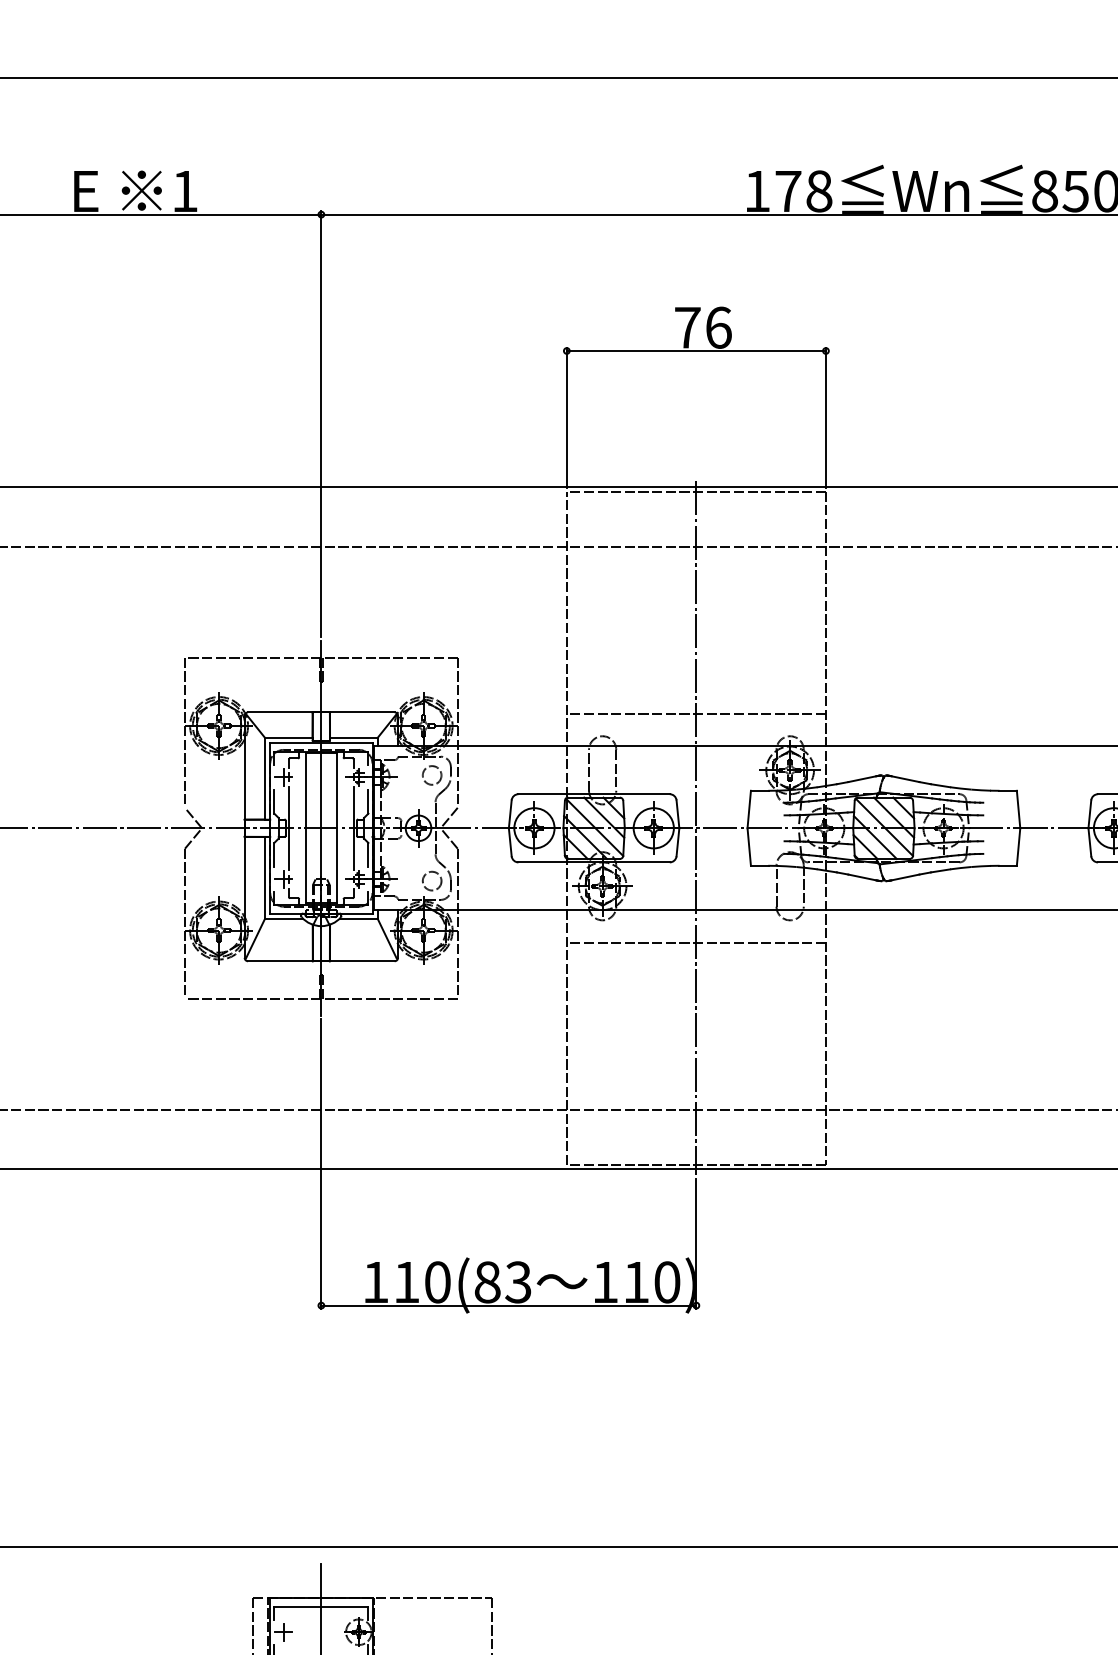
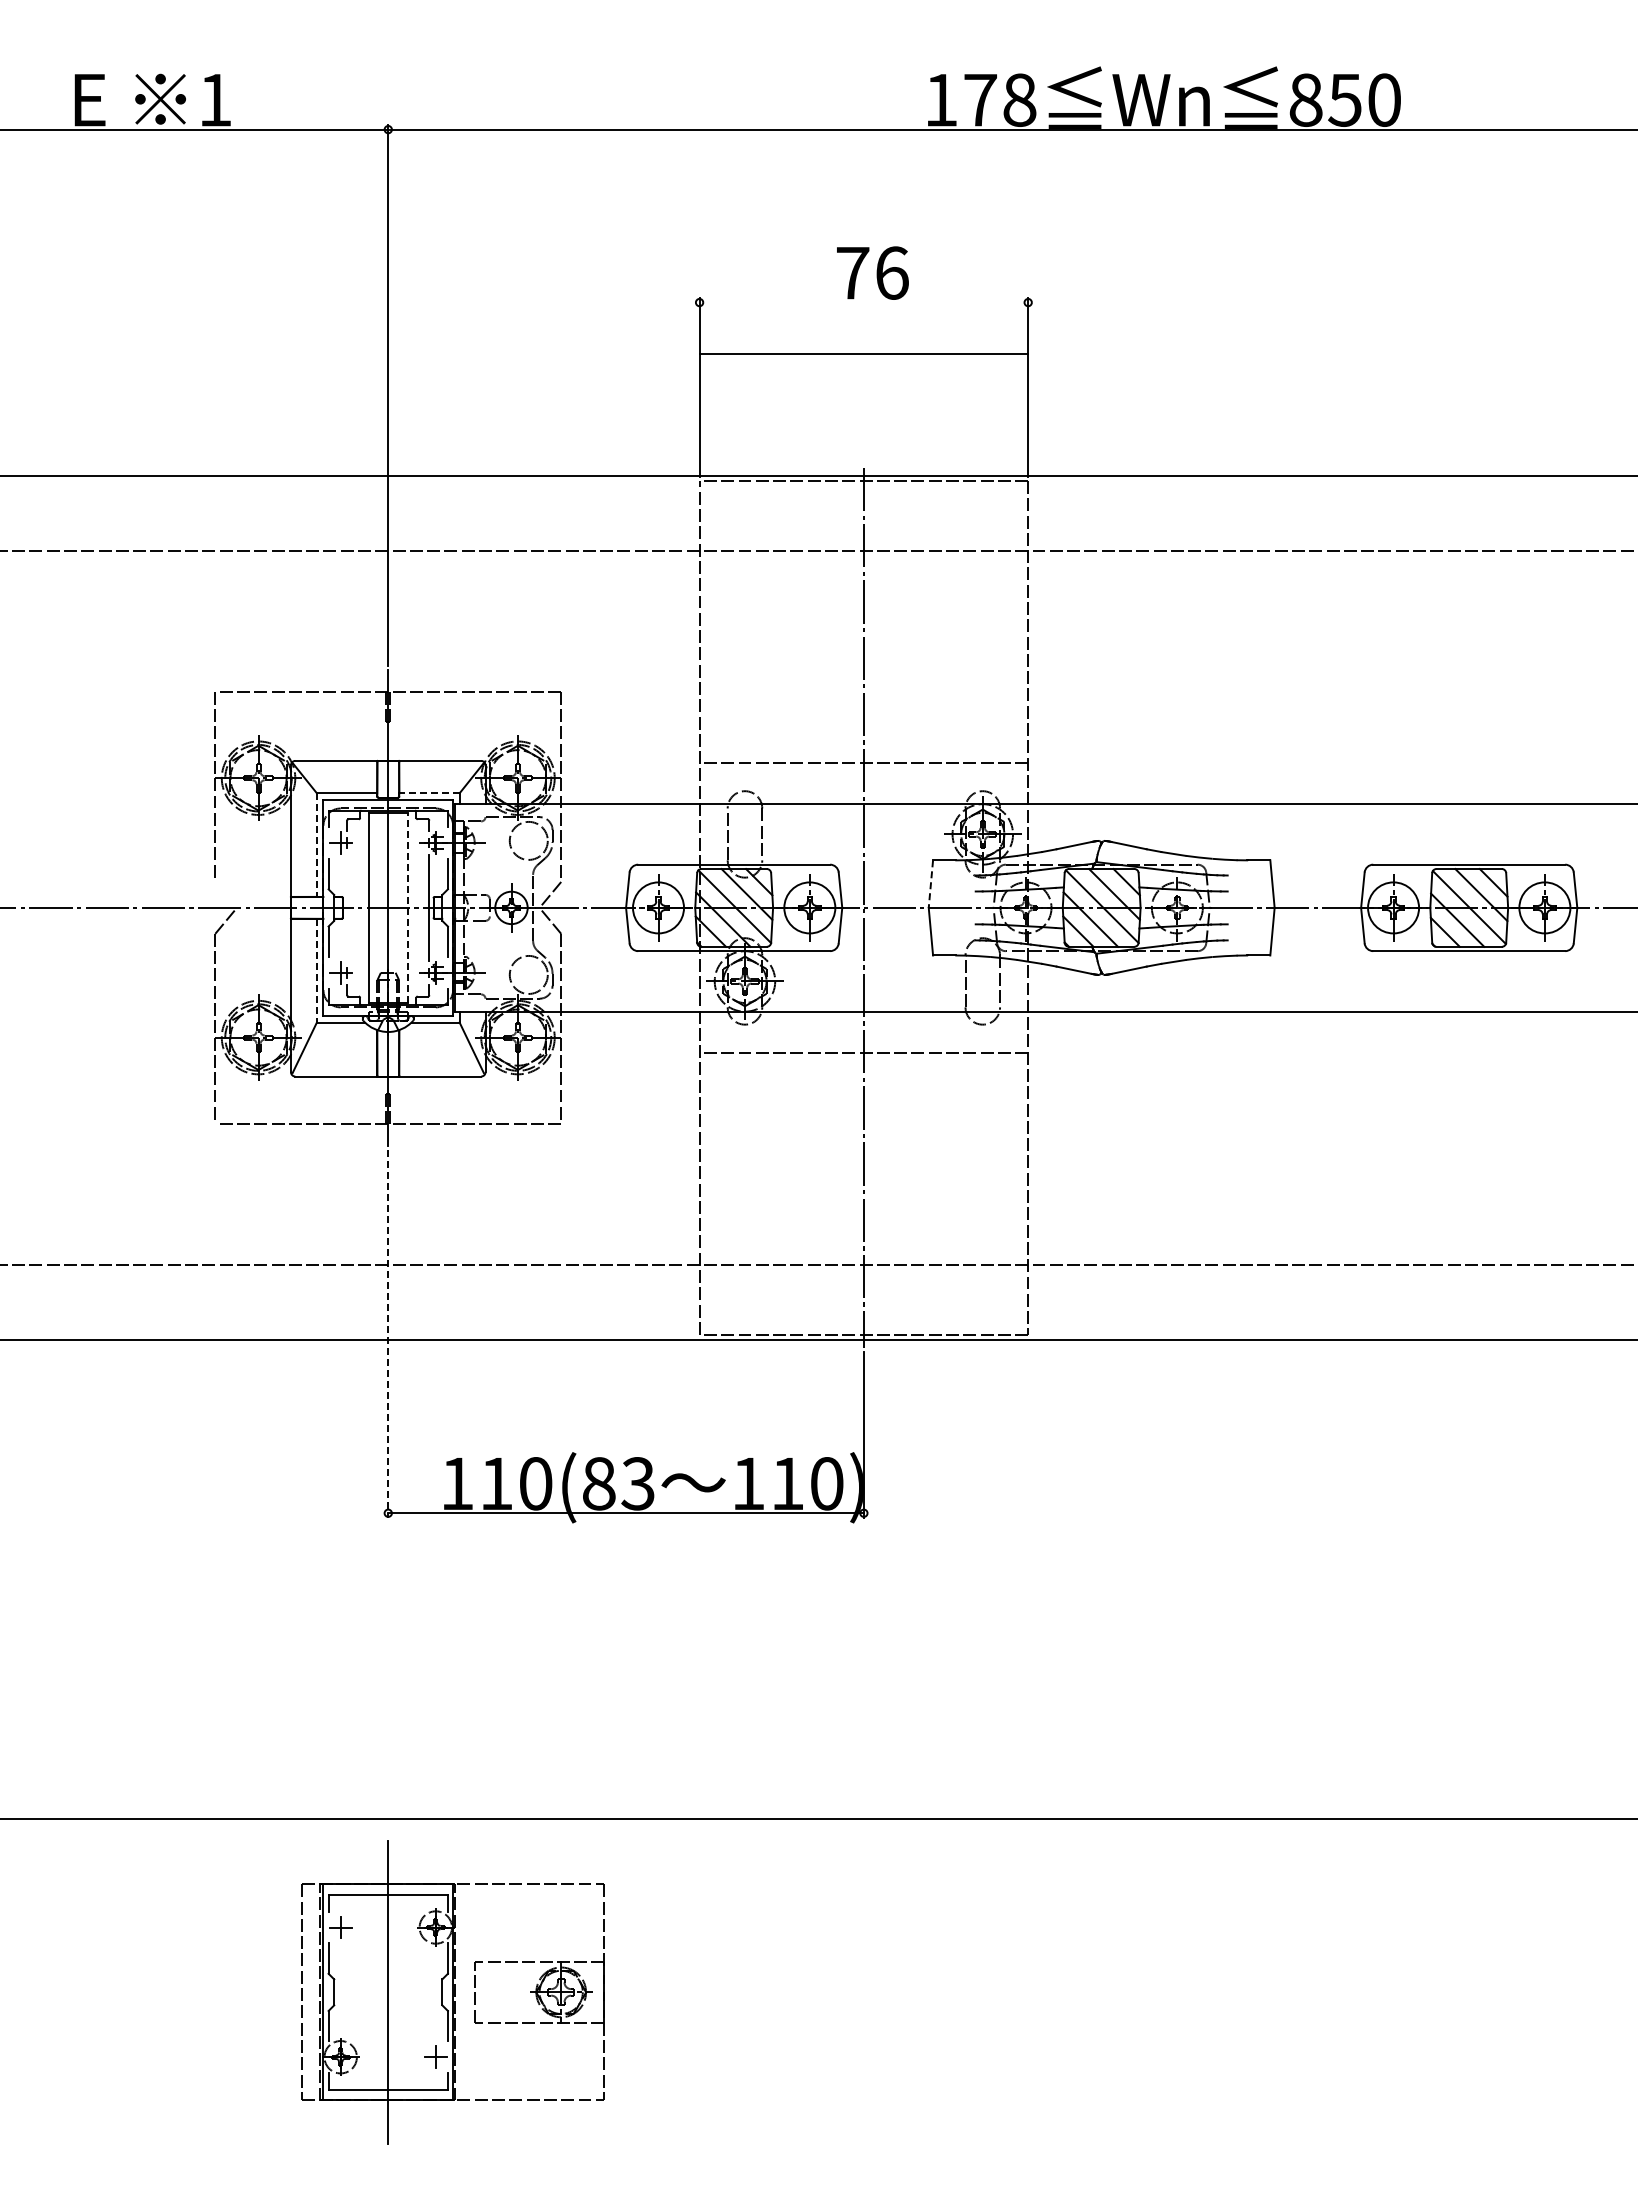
line: (696, 350) -> (863, 353), moved
line: (353, 738) -> (428, 793), solid -> dashed
circle: (431, 775) -> (528, 840), size x1.6
line: (264, 779) -> (316, 845), solid -> dashed
line: (748, 809) -> (930, 884), solid -> dashed
line: (193, 817) -> (225, 894), removed
line: (289, 827) -> (347, 907), removed
line: (336, 827) -> (407, 907), solid -> dashed
line: (264, 877) -> (316, 970), solid -> dashed
circle: (431, 880) -> (528, 974), size x1.6
line: (321, 1163) -> (388, 1333), solid -> dashed

